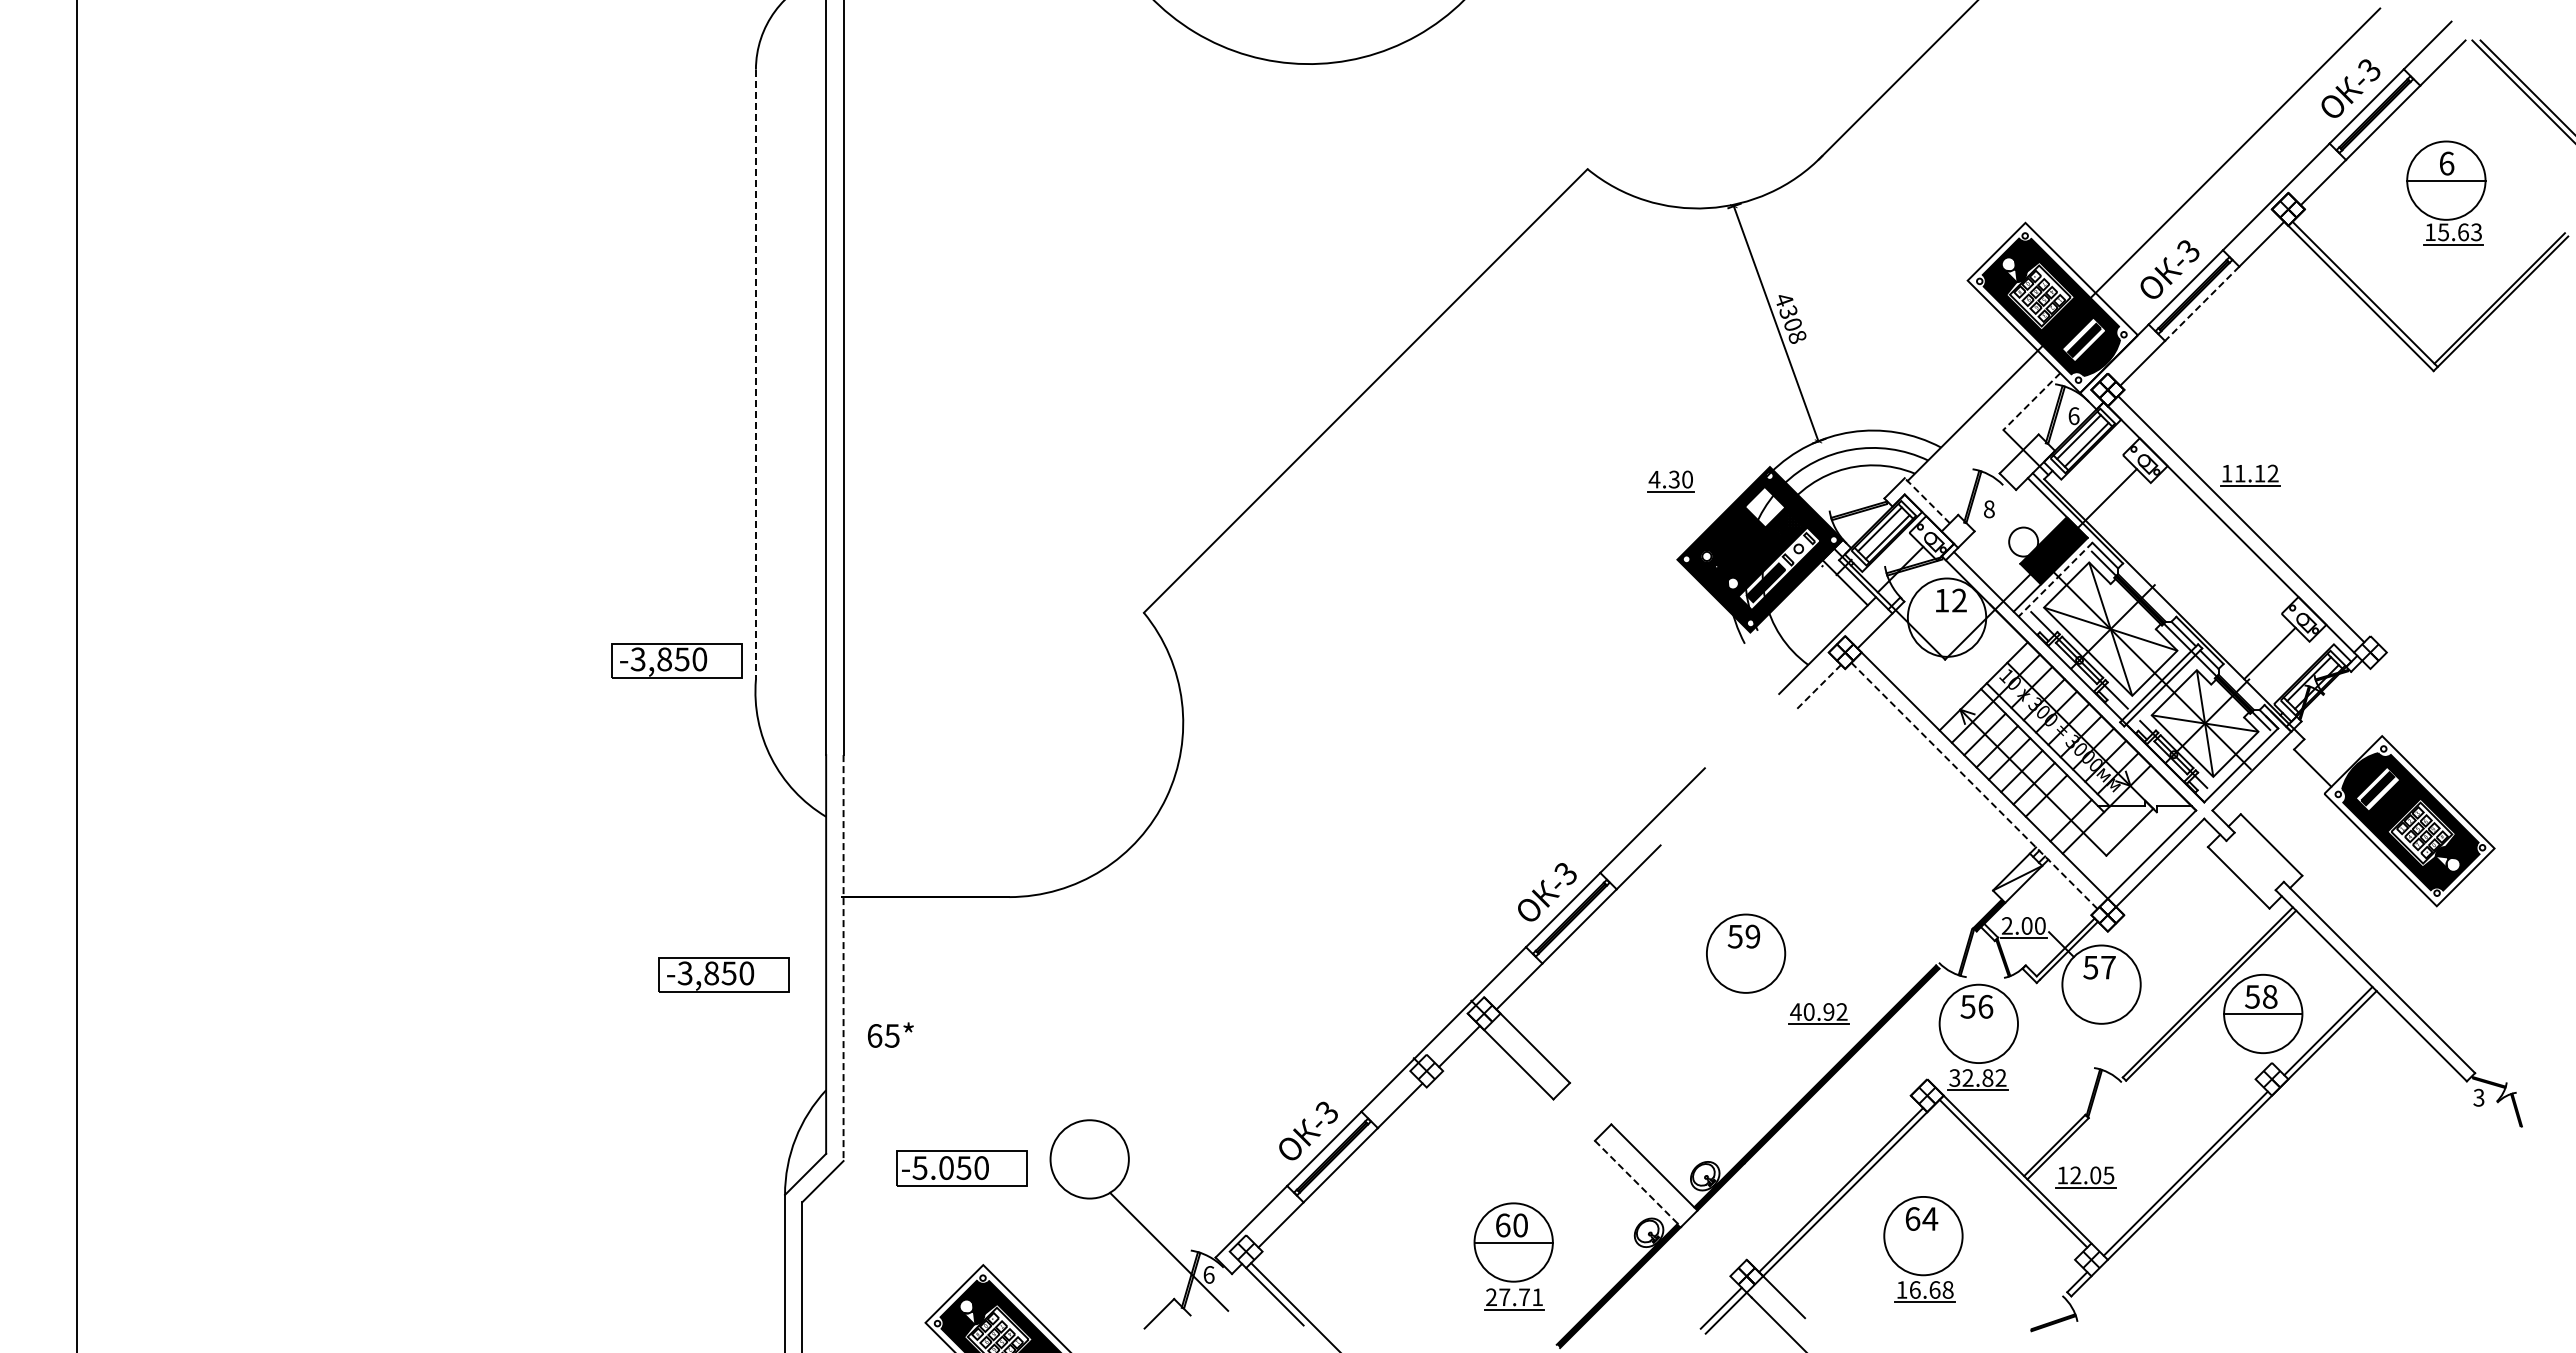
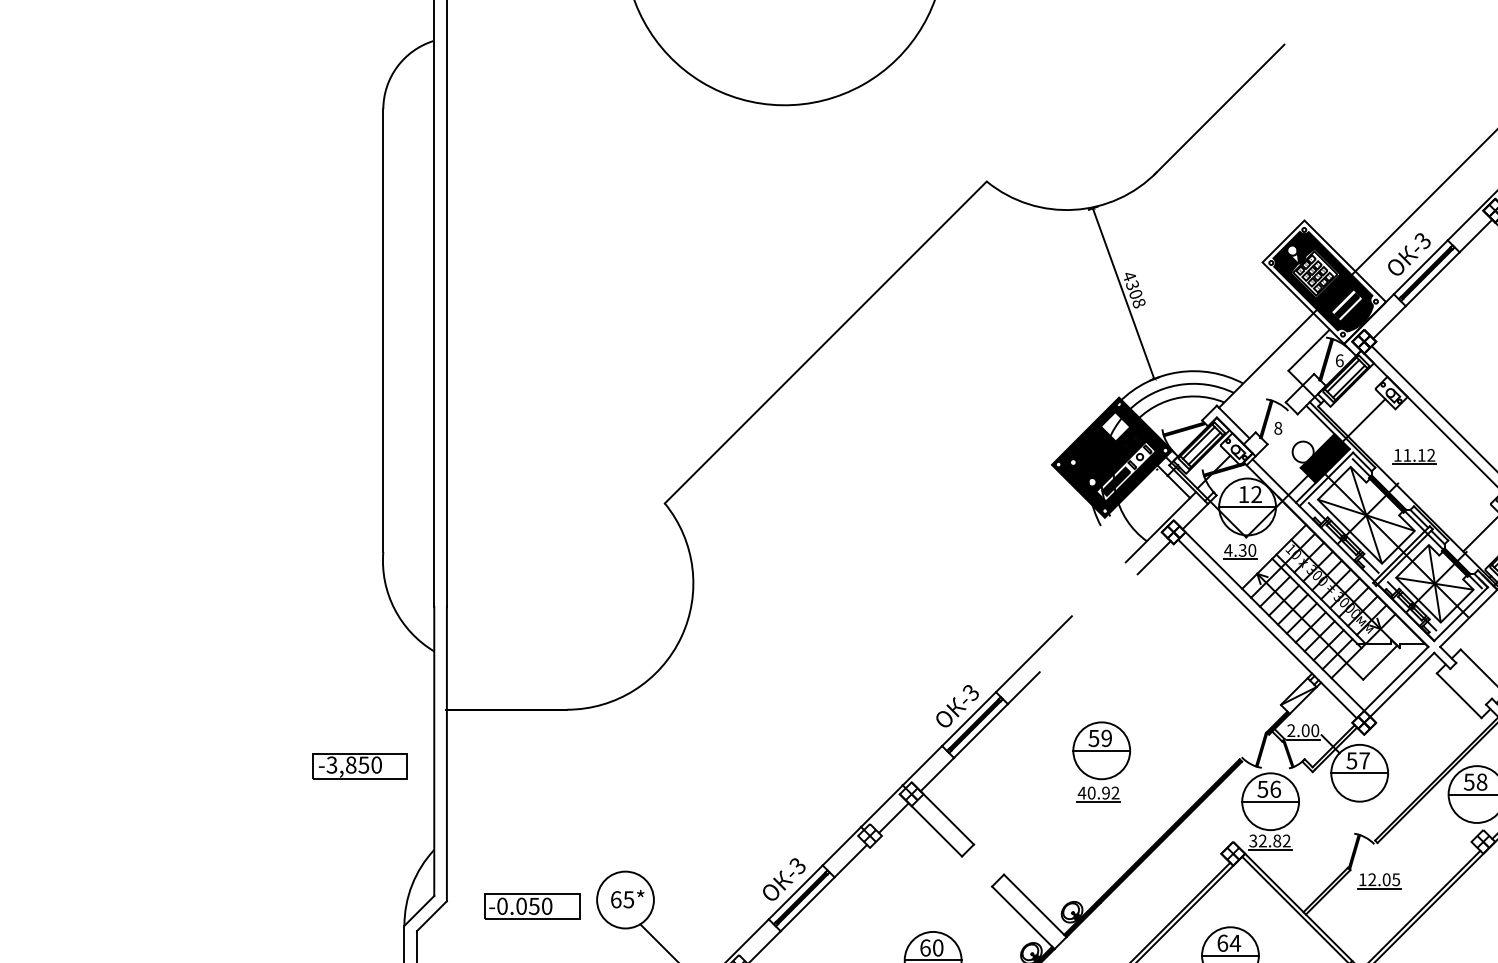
line: (2202, 303) -> (1432, 279), dashed -> solid
line: (755, 375) -> (383, 331), dashed -> solid
line: (2031, 401) -> (1308, 350), dashed -> solid
part: (2250, 475) -> (1414, 456), moved
part: (1670, 481) -> (1239, 551), moved
line: (1927, 500) -> (1233, 421), dashed -> solid
line: (2055, 580) -> (1326, 479), dashed -> solid
line: (1946, 617) -> (1247, 506), added
part: (676, 660) -> (325, 538), removed
line: (1818, 687) -> (1154, 557), dashed -> solid
line: (1974, 786) -> (1267, 629), dashed -> solid
line: (2058, 808) -> (1328, 645), added
line: (1745, 953) -> (1101, 750), added
line: (843, 958) -> (446, 754), dashed -> solid
line: (2101, 984) -> (1359, 773), added
part: (1818, 1013) -> (1098, 794), moved
line: (1978, 1023) -> (1270, 801), added
text: (890, 1034) -> (627, 898), moved
text: (919, 1167) -> (502, 905), -5.050 -> -0.050
part: (2085, 1177) -> (1379, 881), moved
line: (1638, 1183) -> (1023, 917), dashed -> solid
line: (1923, 1236) -> (1230, 955), added

